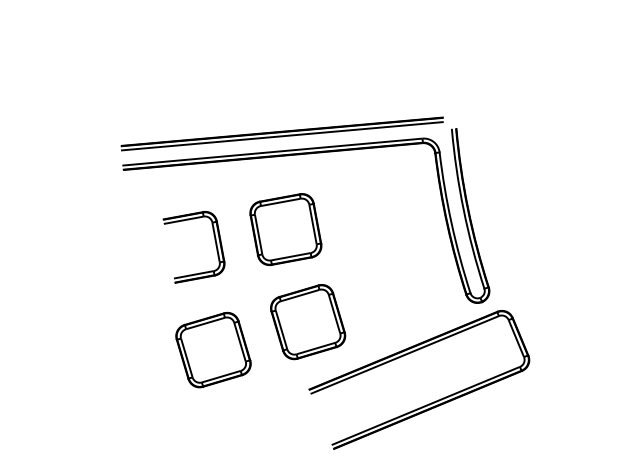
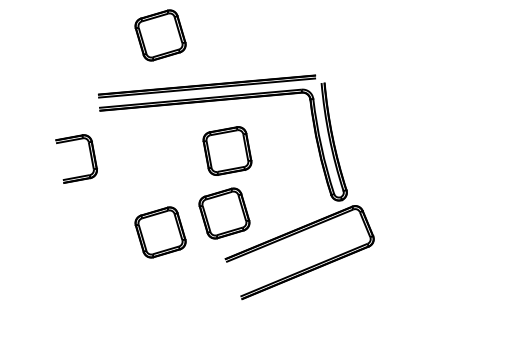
part: (213, 58) -> (160, 35), added
part: (285, 228) -> (227, 150), moved
part: (214, 246) -> (90, 158), moved

